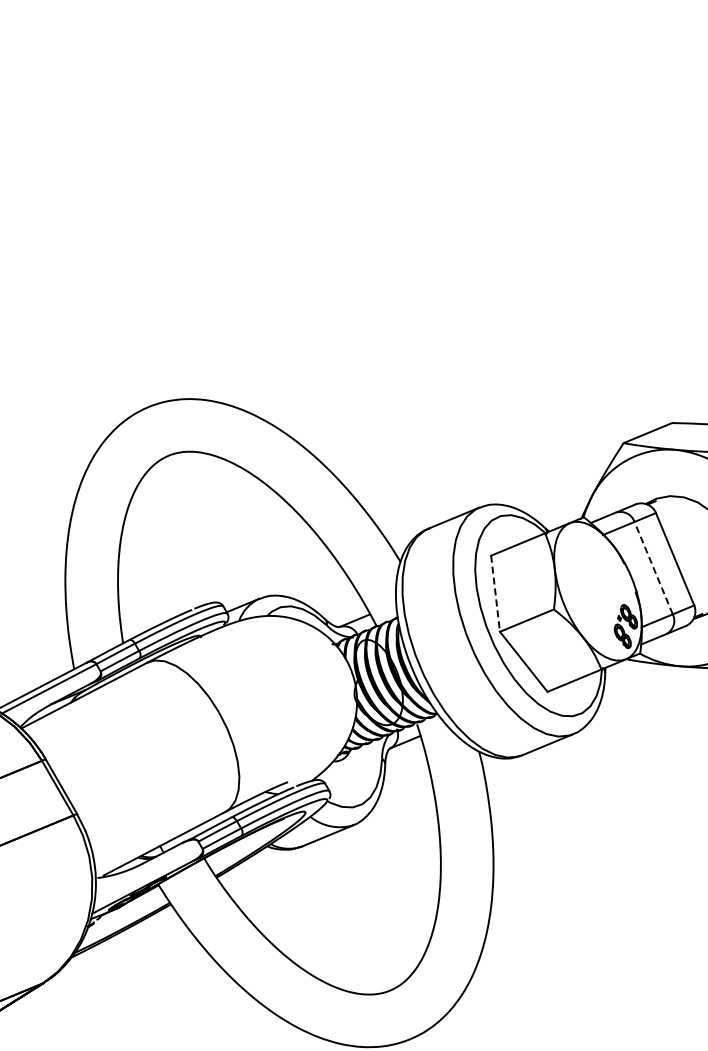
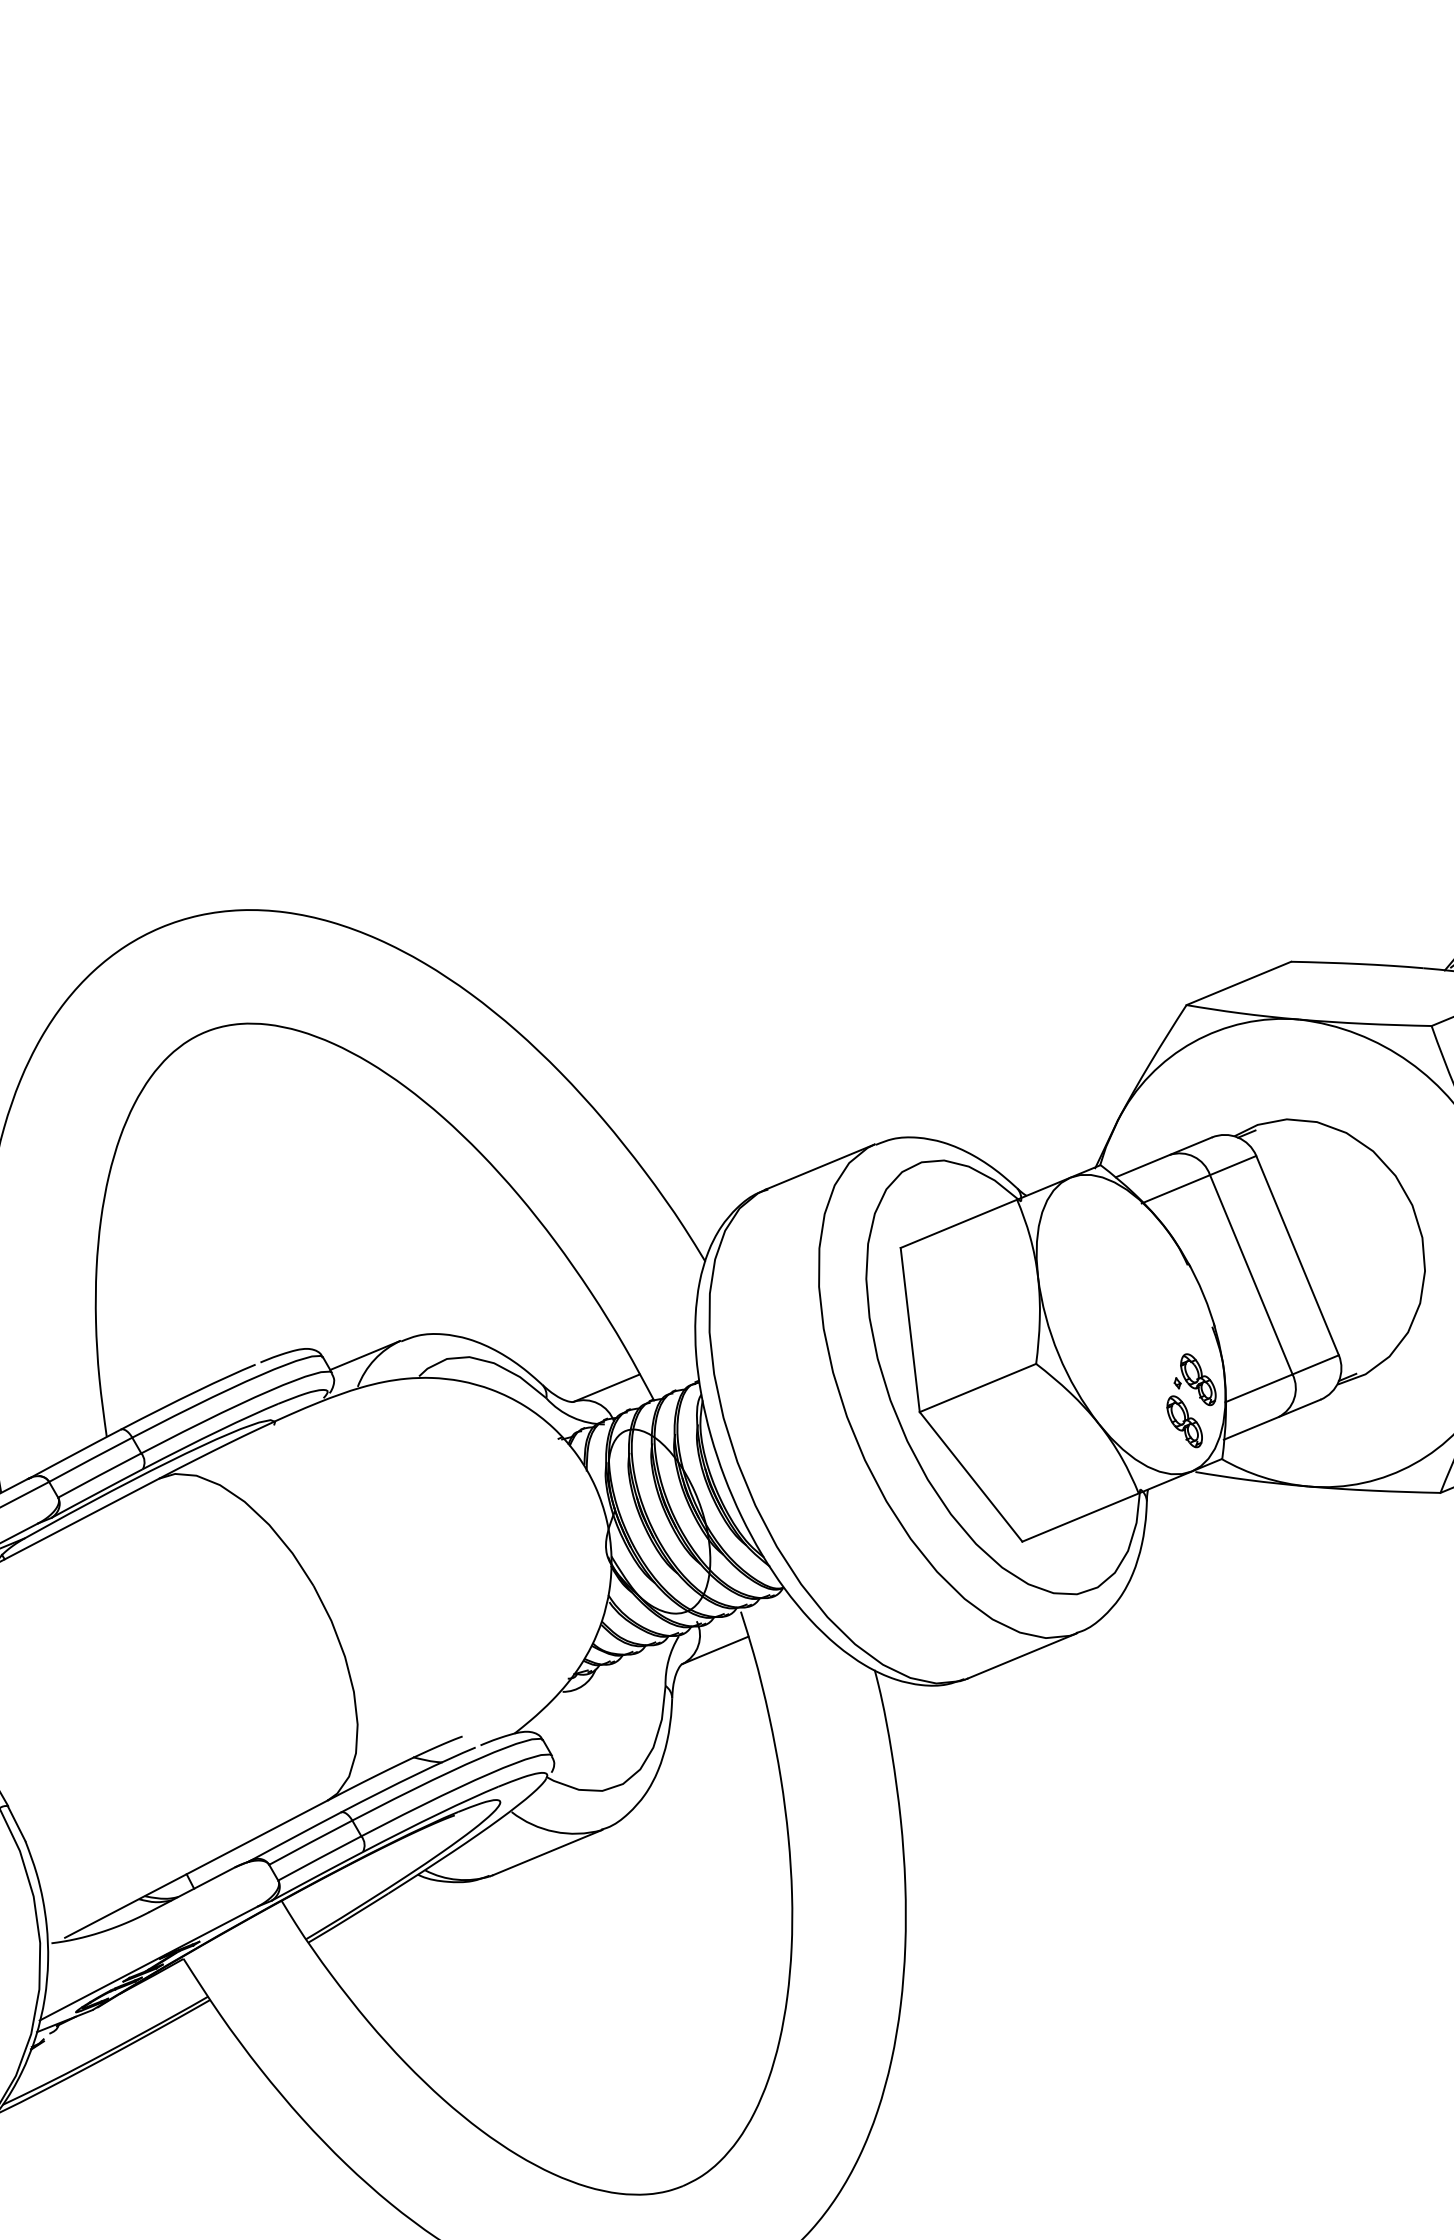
line: (653, 568) -> (1250, 1275), dashed -> solid
line: (495, 594) -> (910, 1331), dashed -> solid

